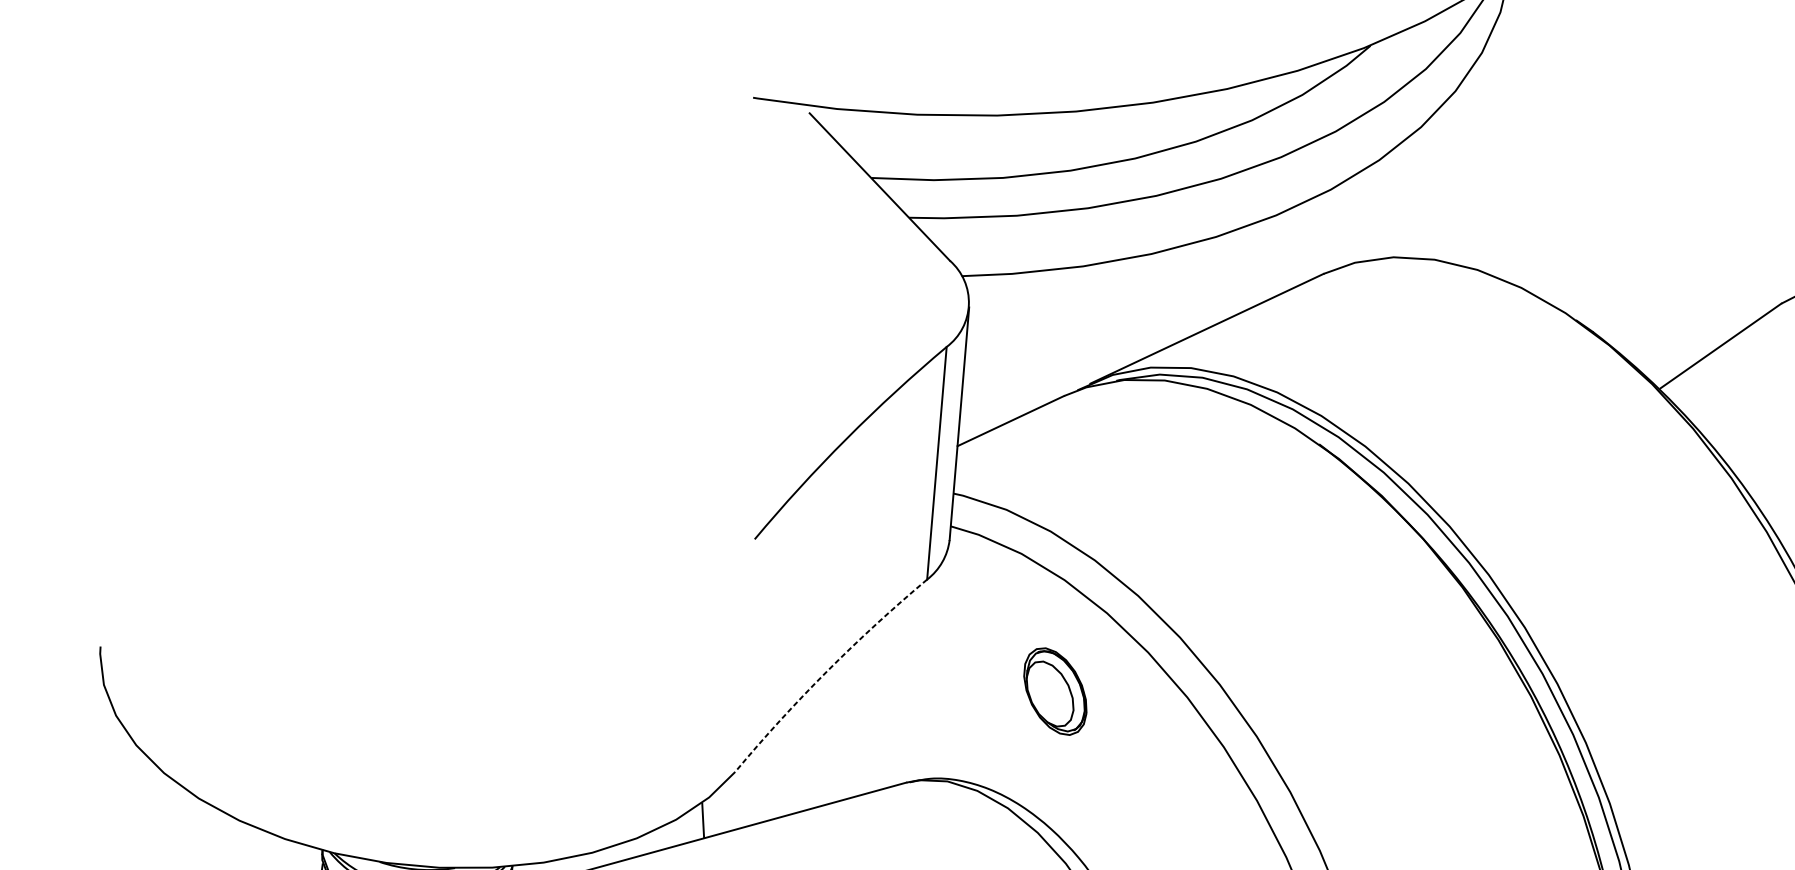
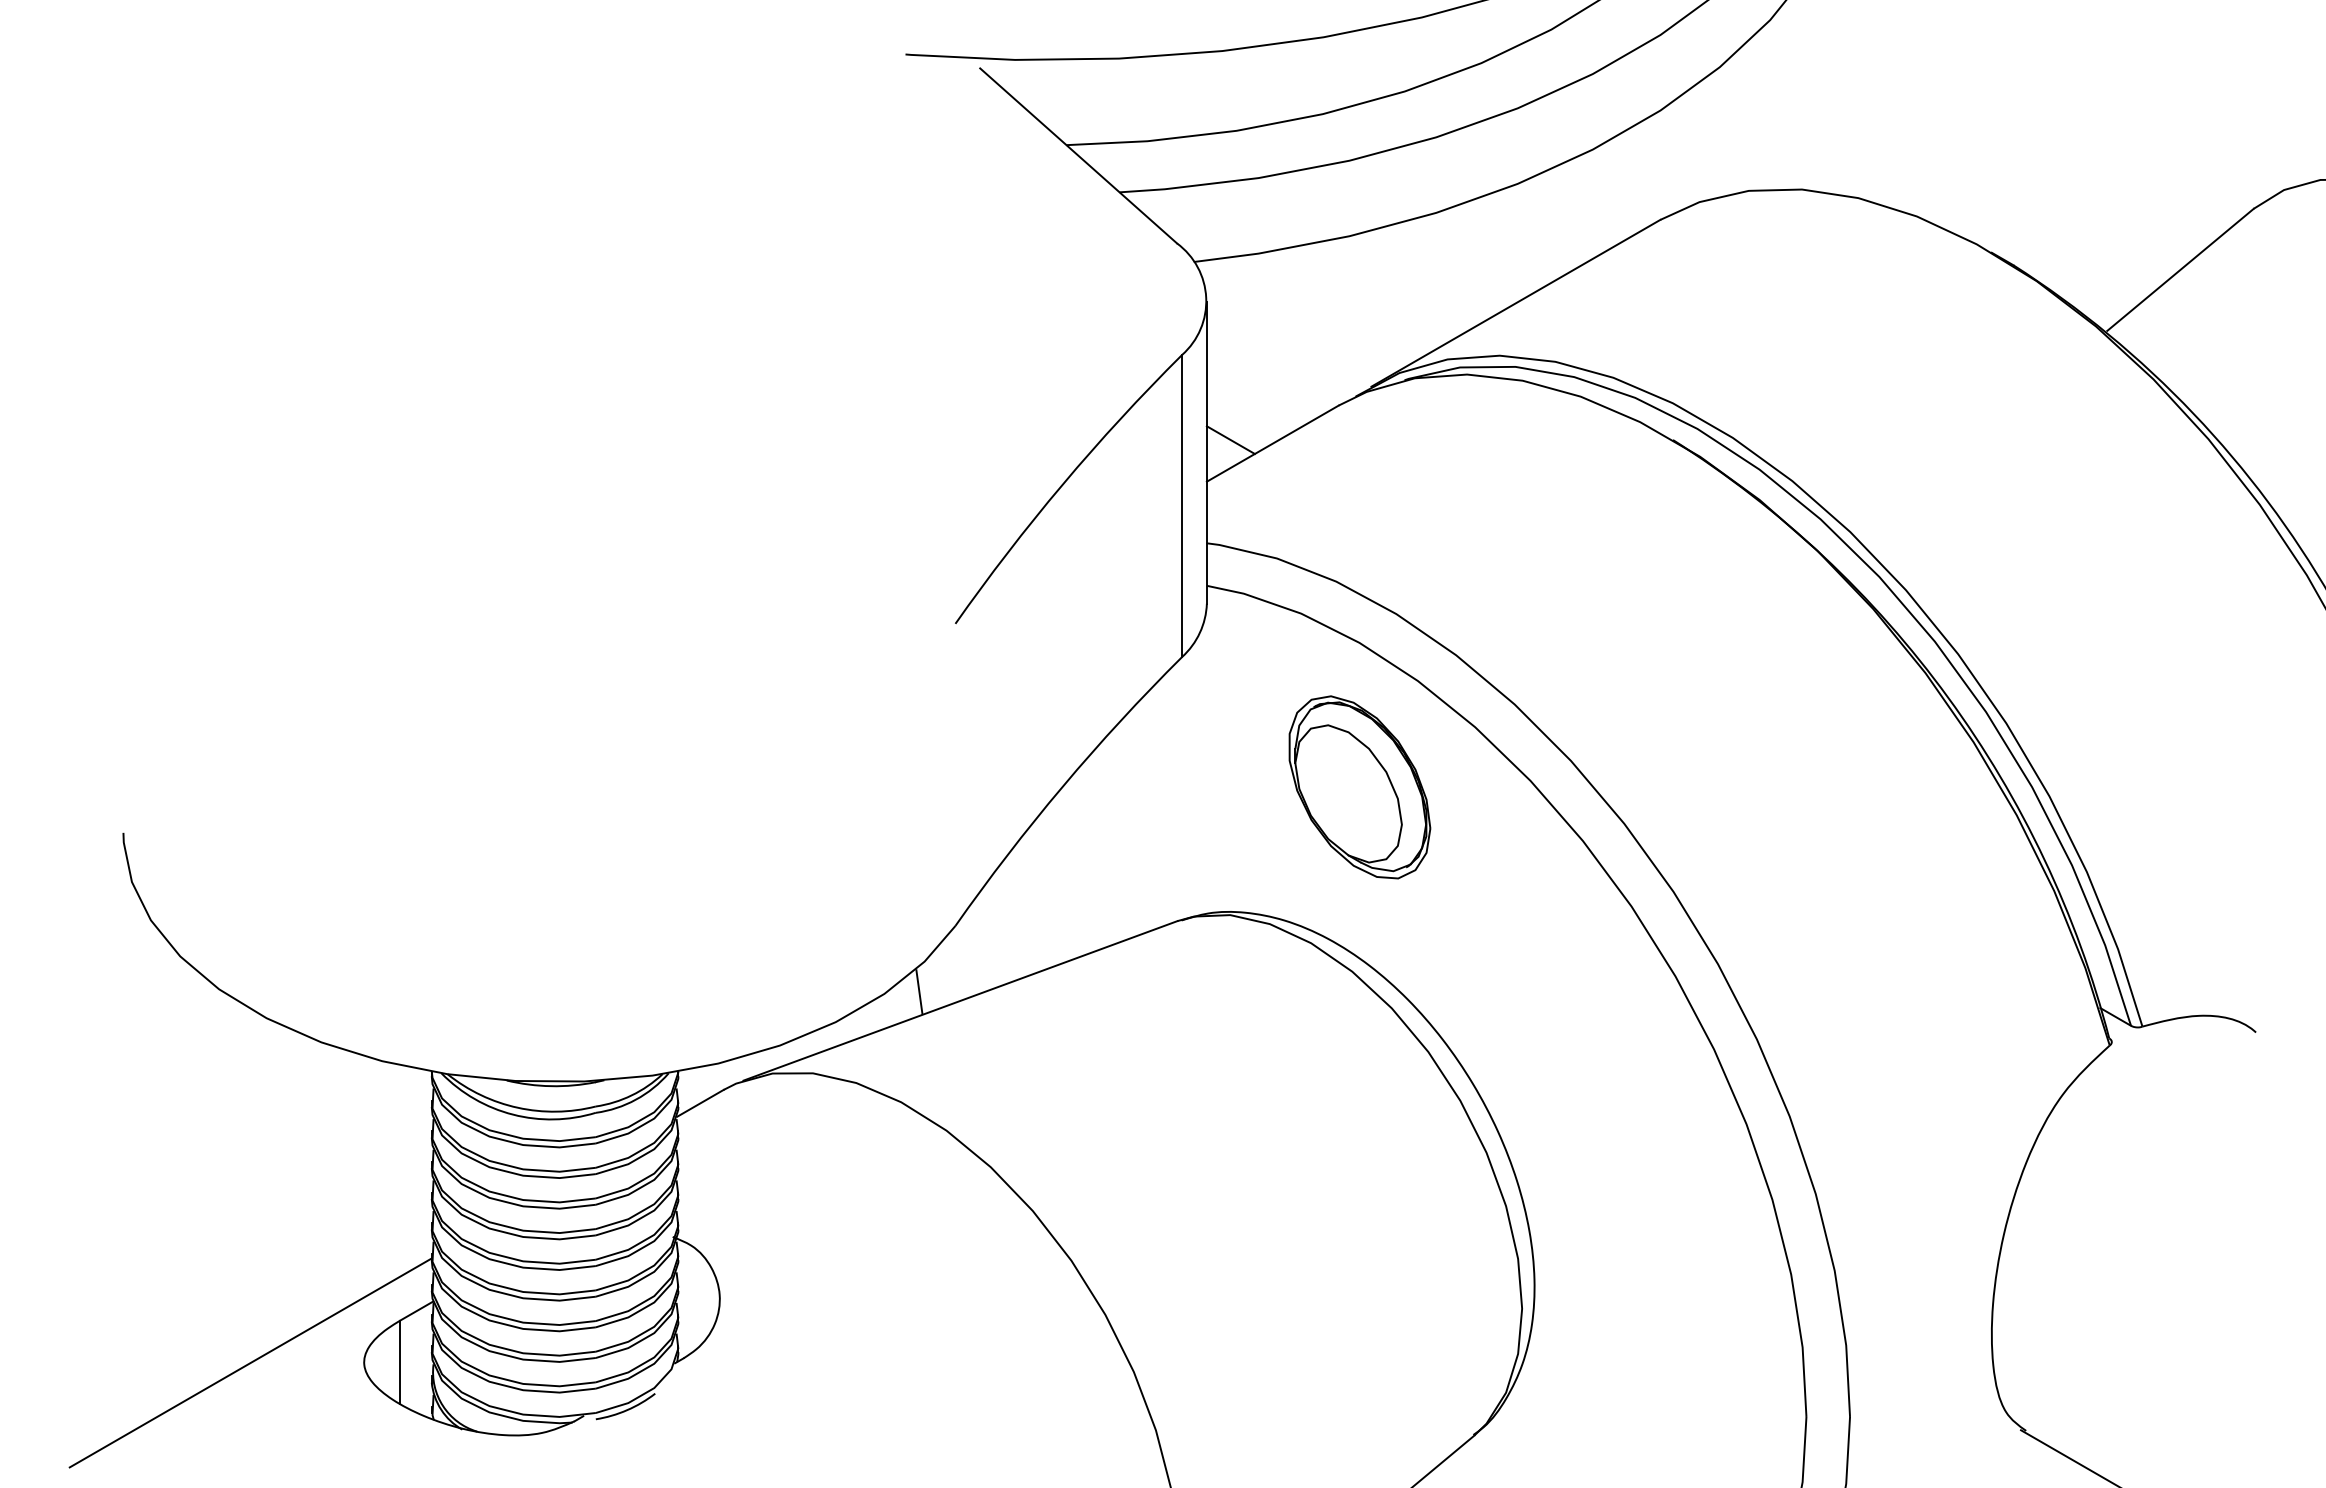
line: (978, 415) -> (1230, 439), added
arc: (826, 671) -> (1062, 786), dashed -> solid
part: (1055, 691) -> (1359, 787), size x1.67

